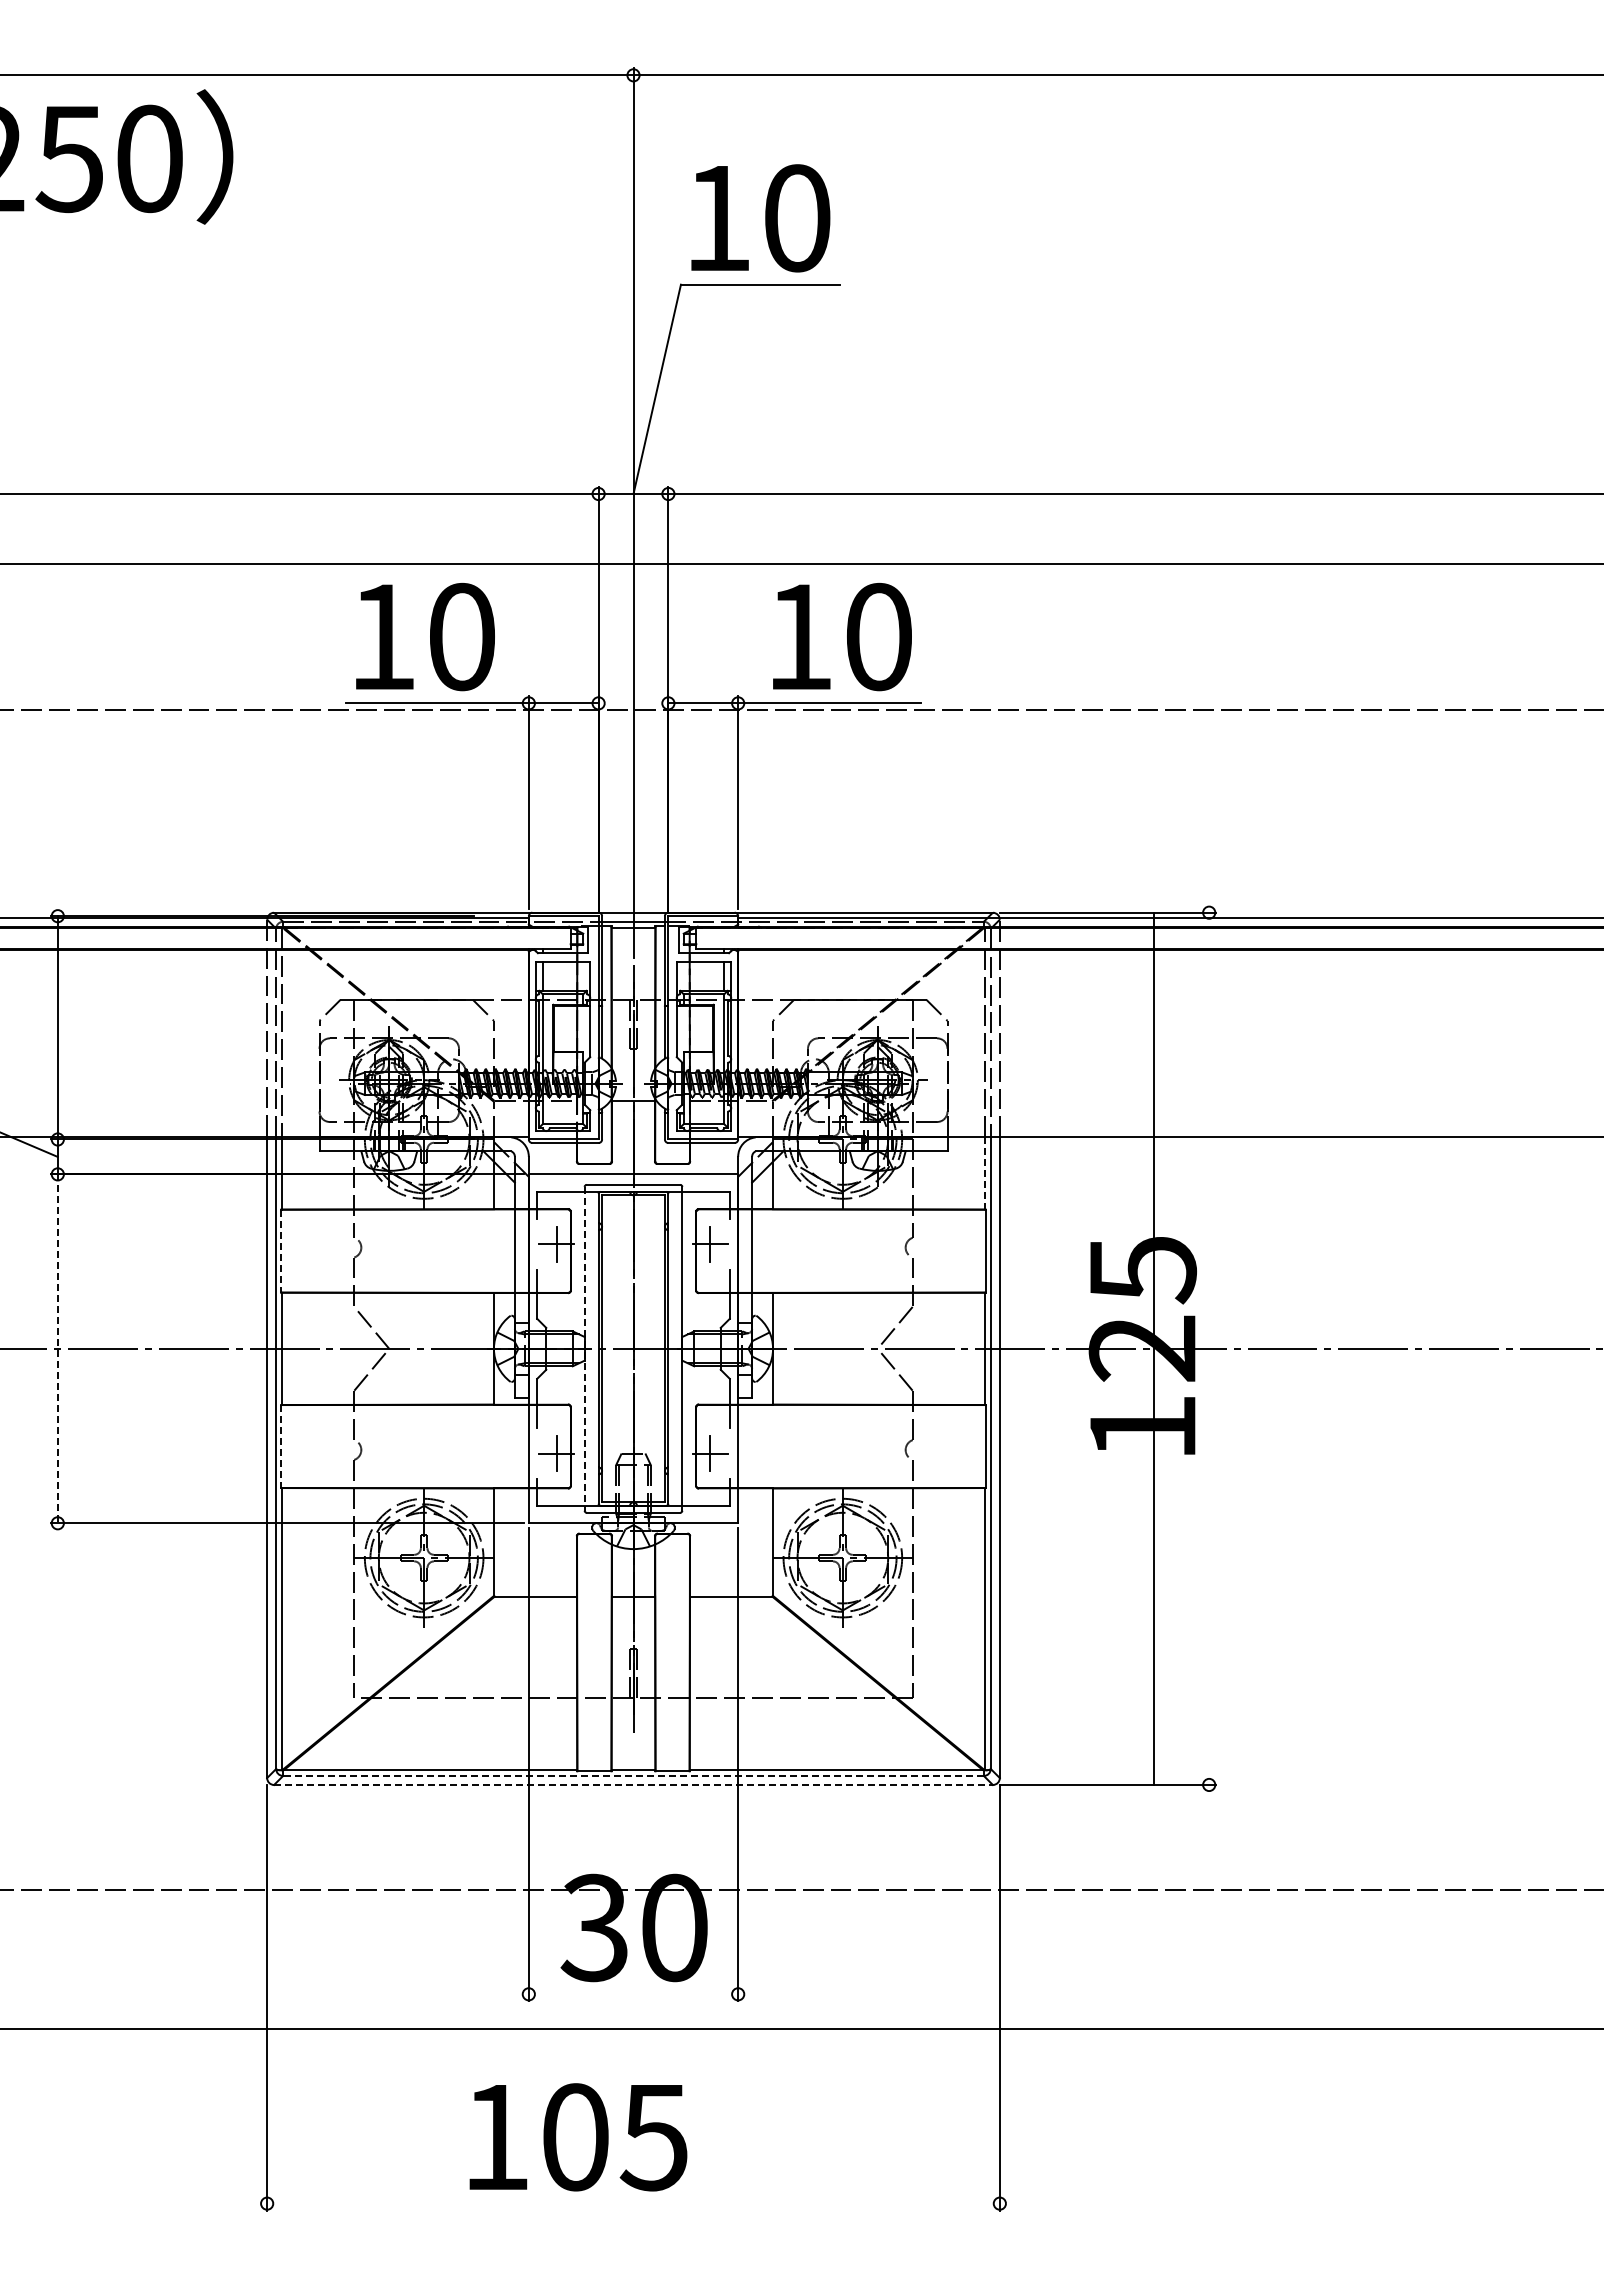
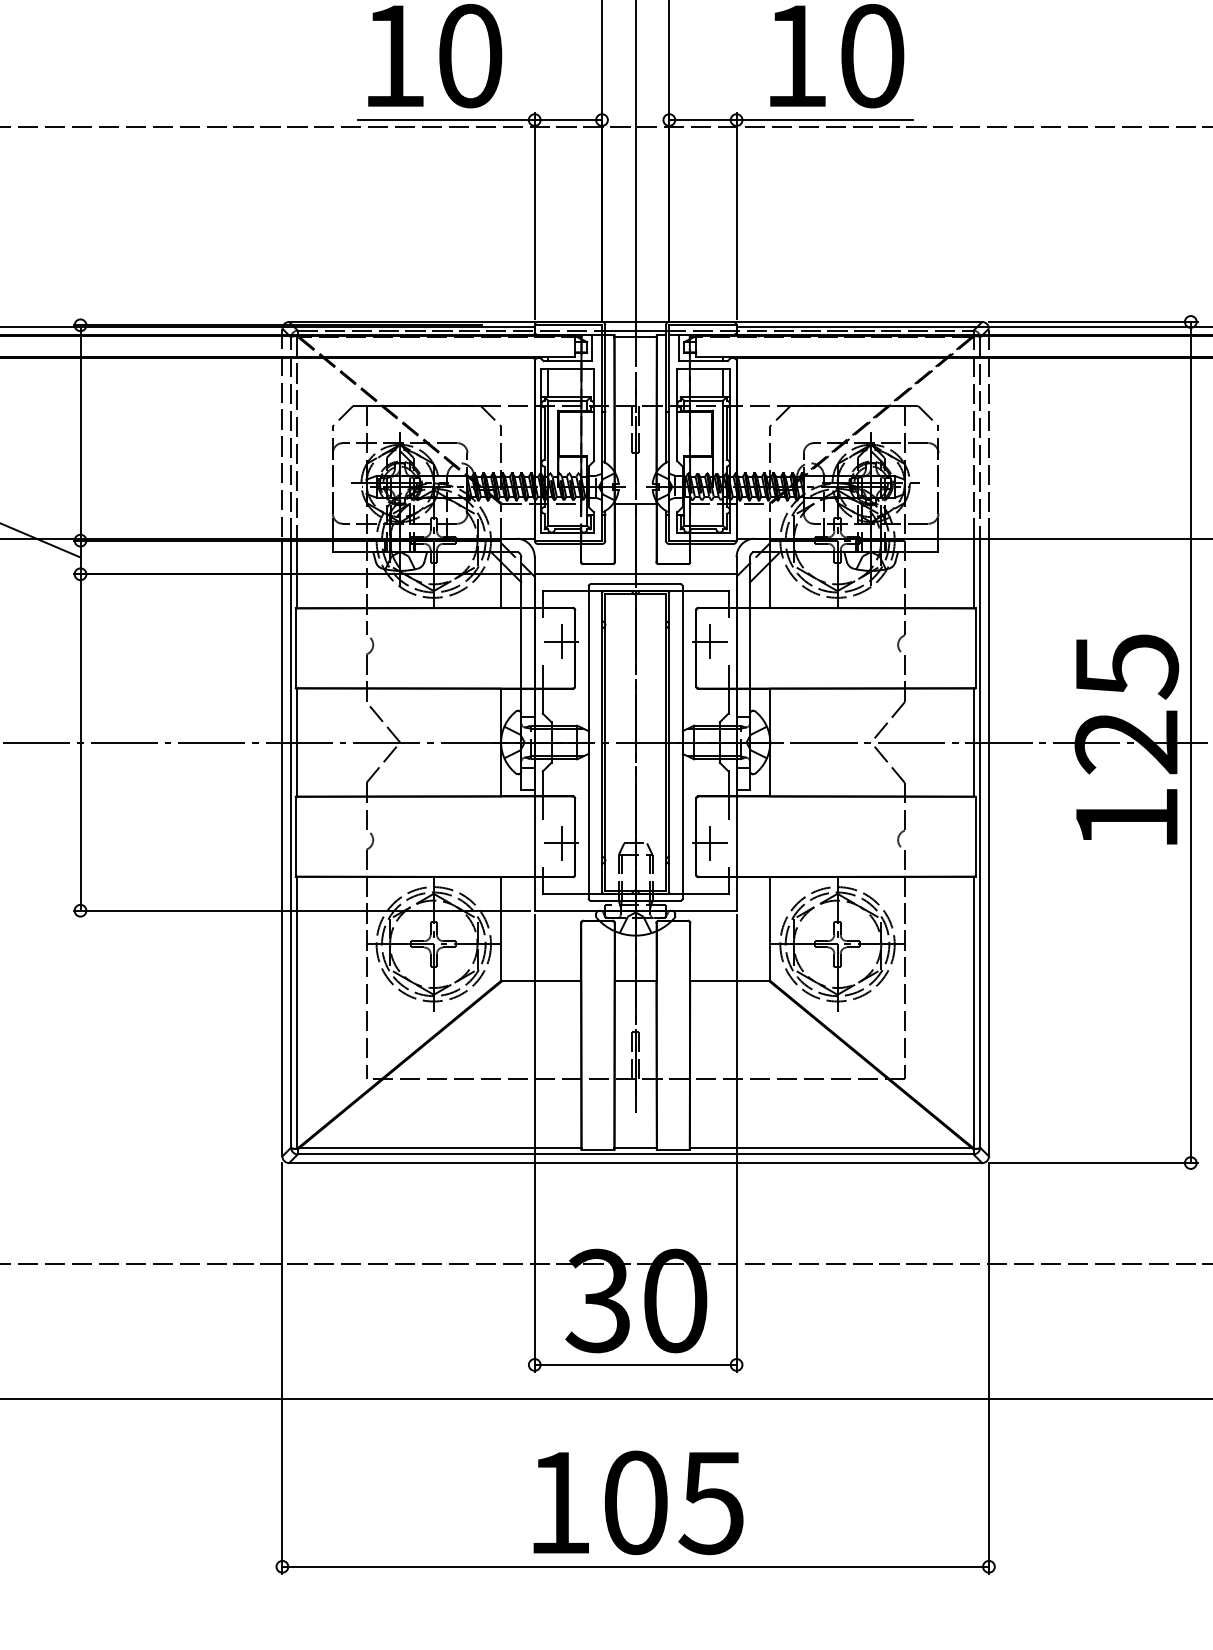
line: (984, 1173) -> (974, 573), dashed -> solid
line: (280, 1251) -> (295, 648), dashed -> solid
line: (584, 1348) -> (588, 742), dashed -> solid
line: (1154, 1348) -> (1191, 742), moved
line: (57, 1349) -> (80, 743), dashed -> solid
line: (280, 1447) -> (295, 837), dashed -> solid
line: (633, 1775) -> (635, 1153), dashed -> solid
line: (634, 1784) -> (636, 1162), dashed -> solid
line: (633, 1994) -> (635, 1365), added
text: (578, 2137) -> (638, 1503), moved
line: (633, 2203) -> (635, 1566), added

